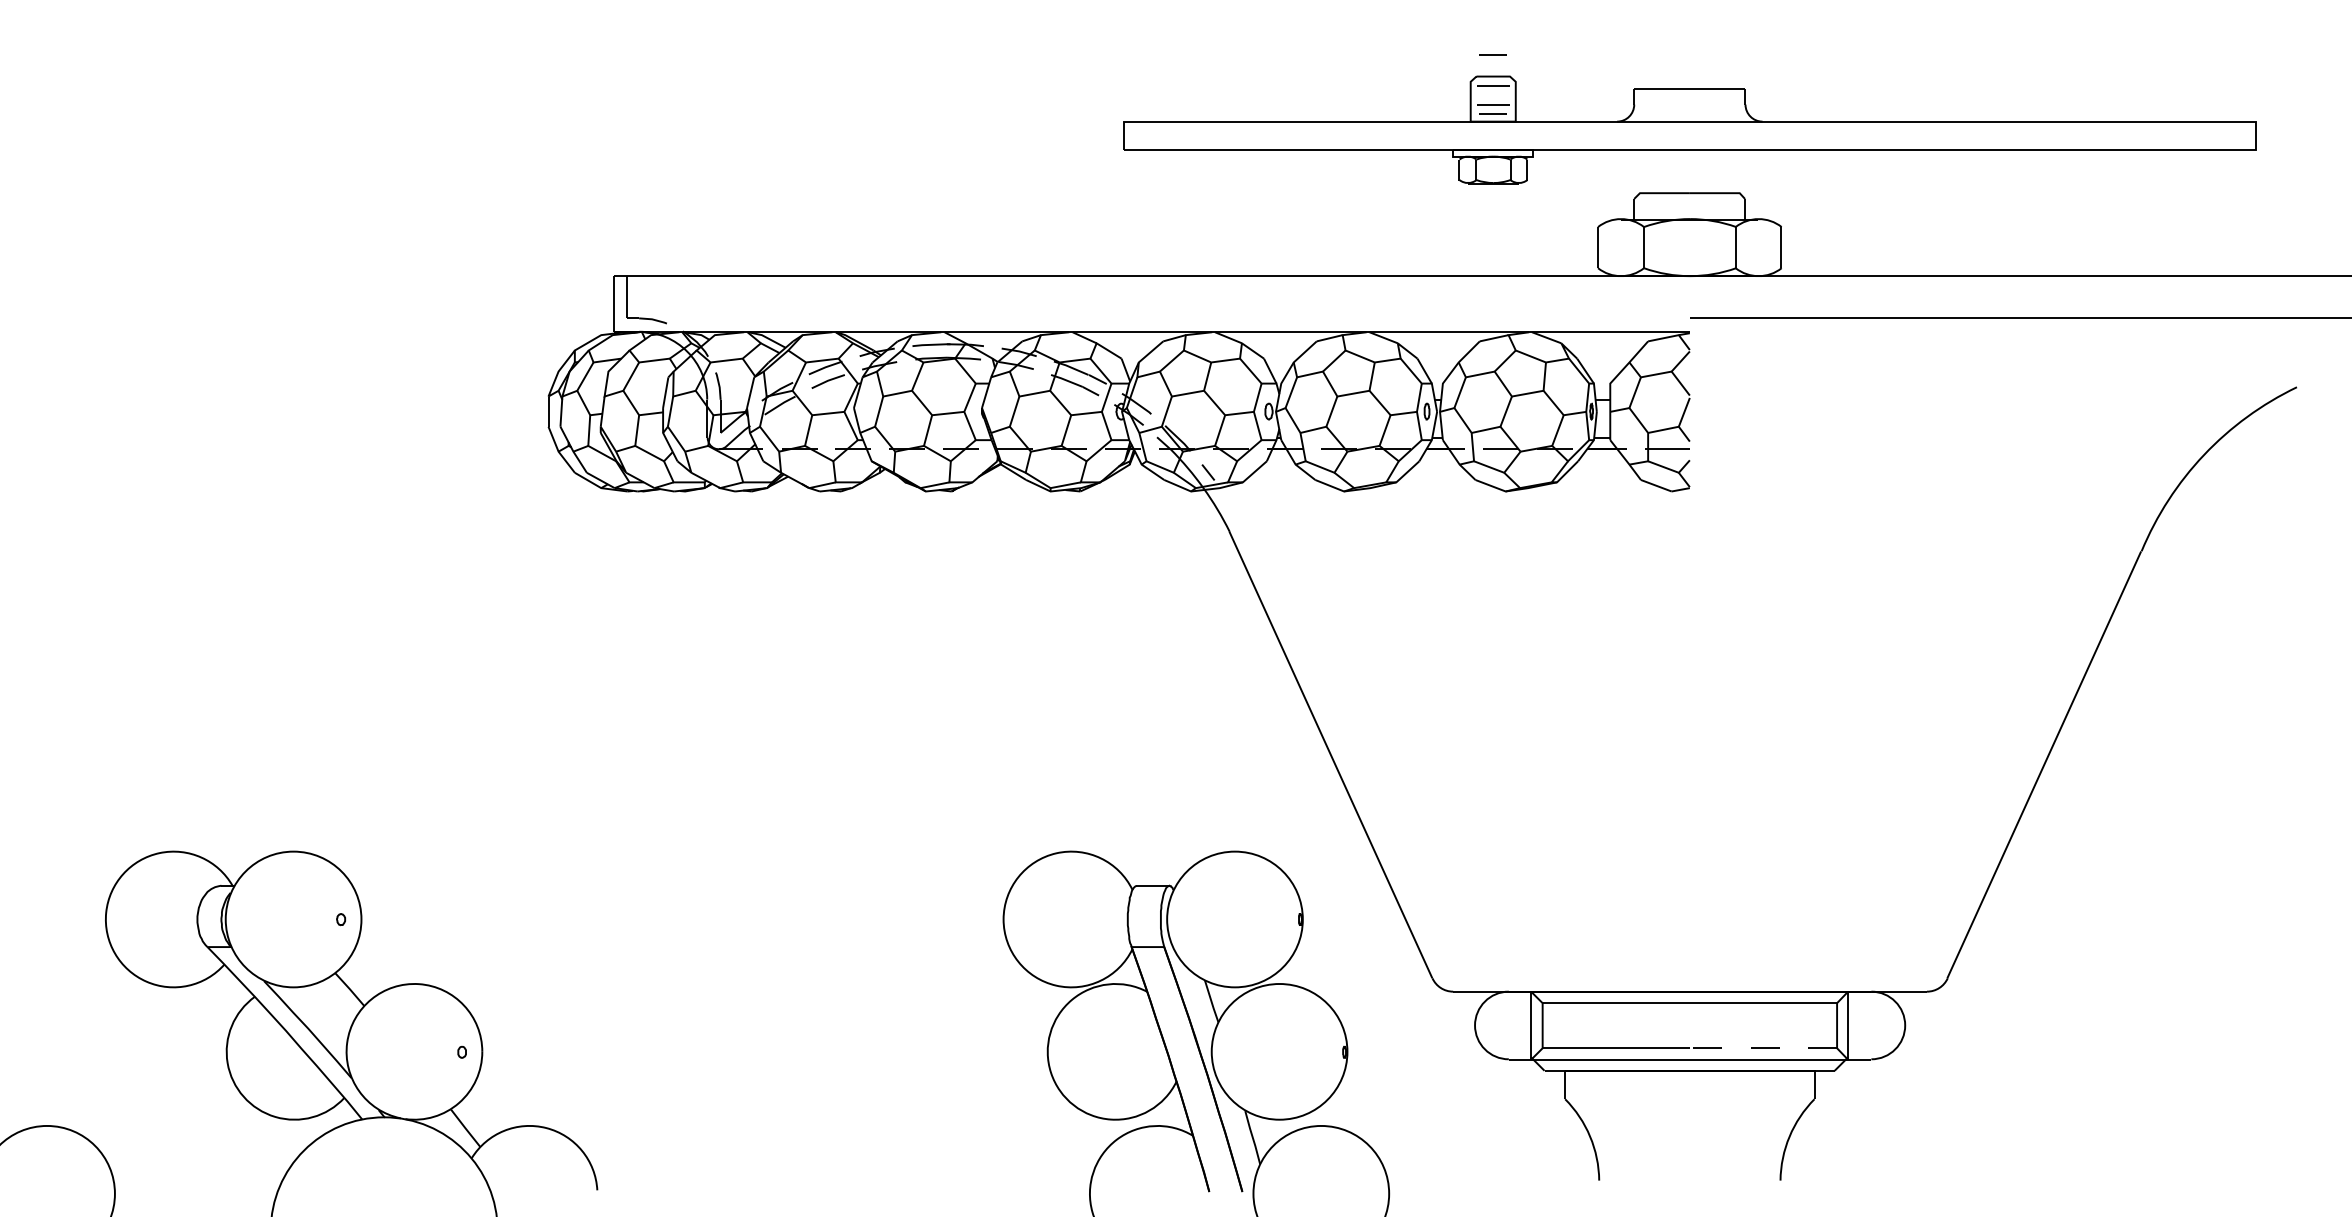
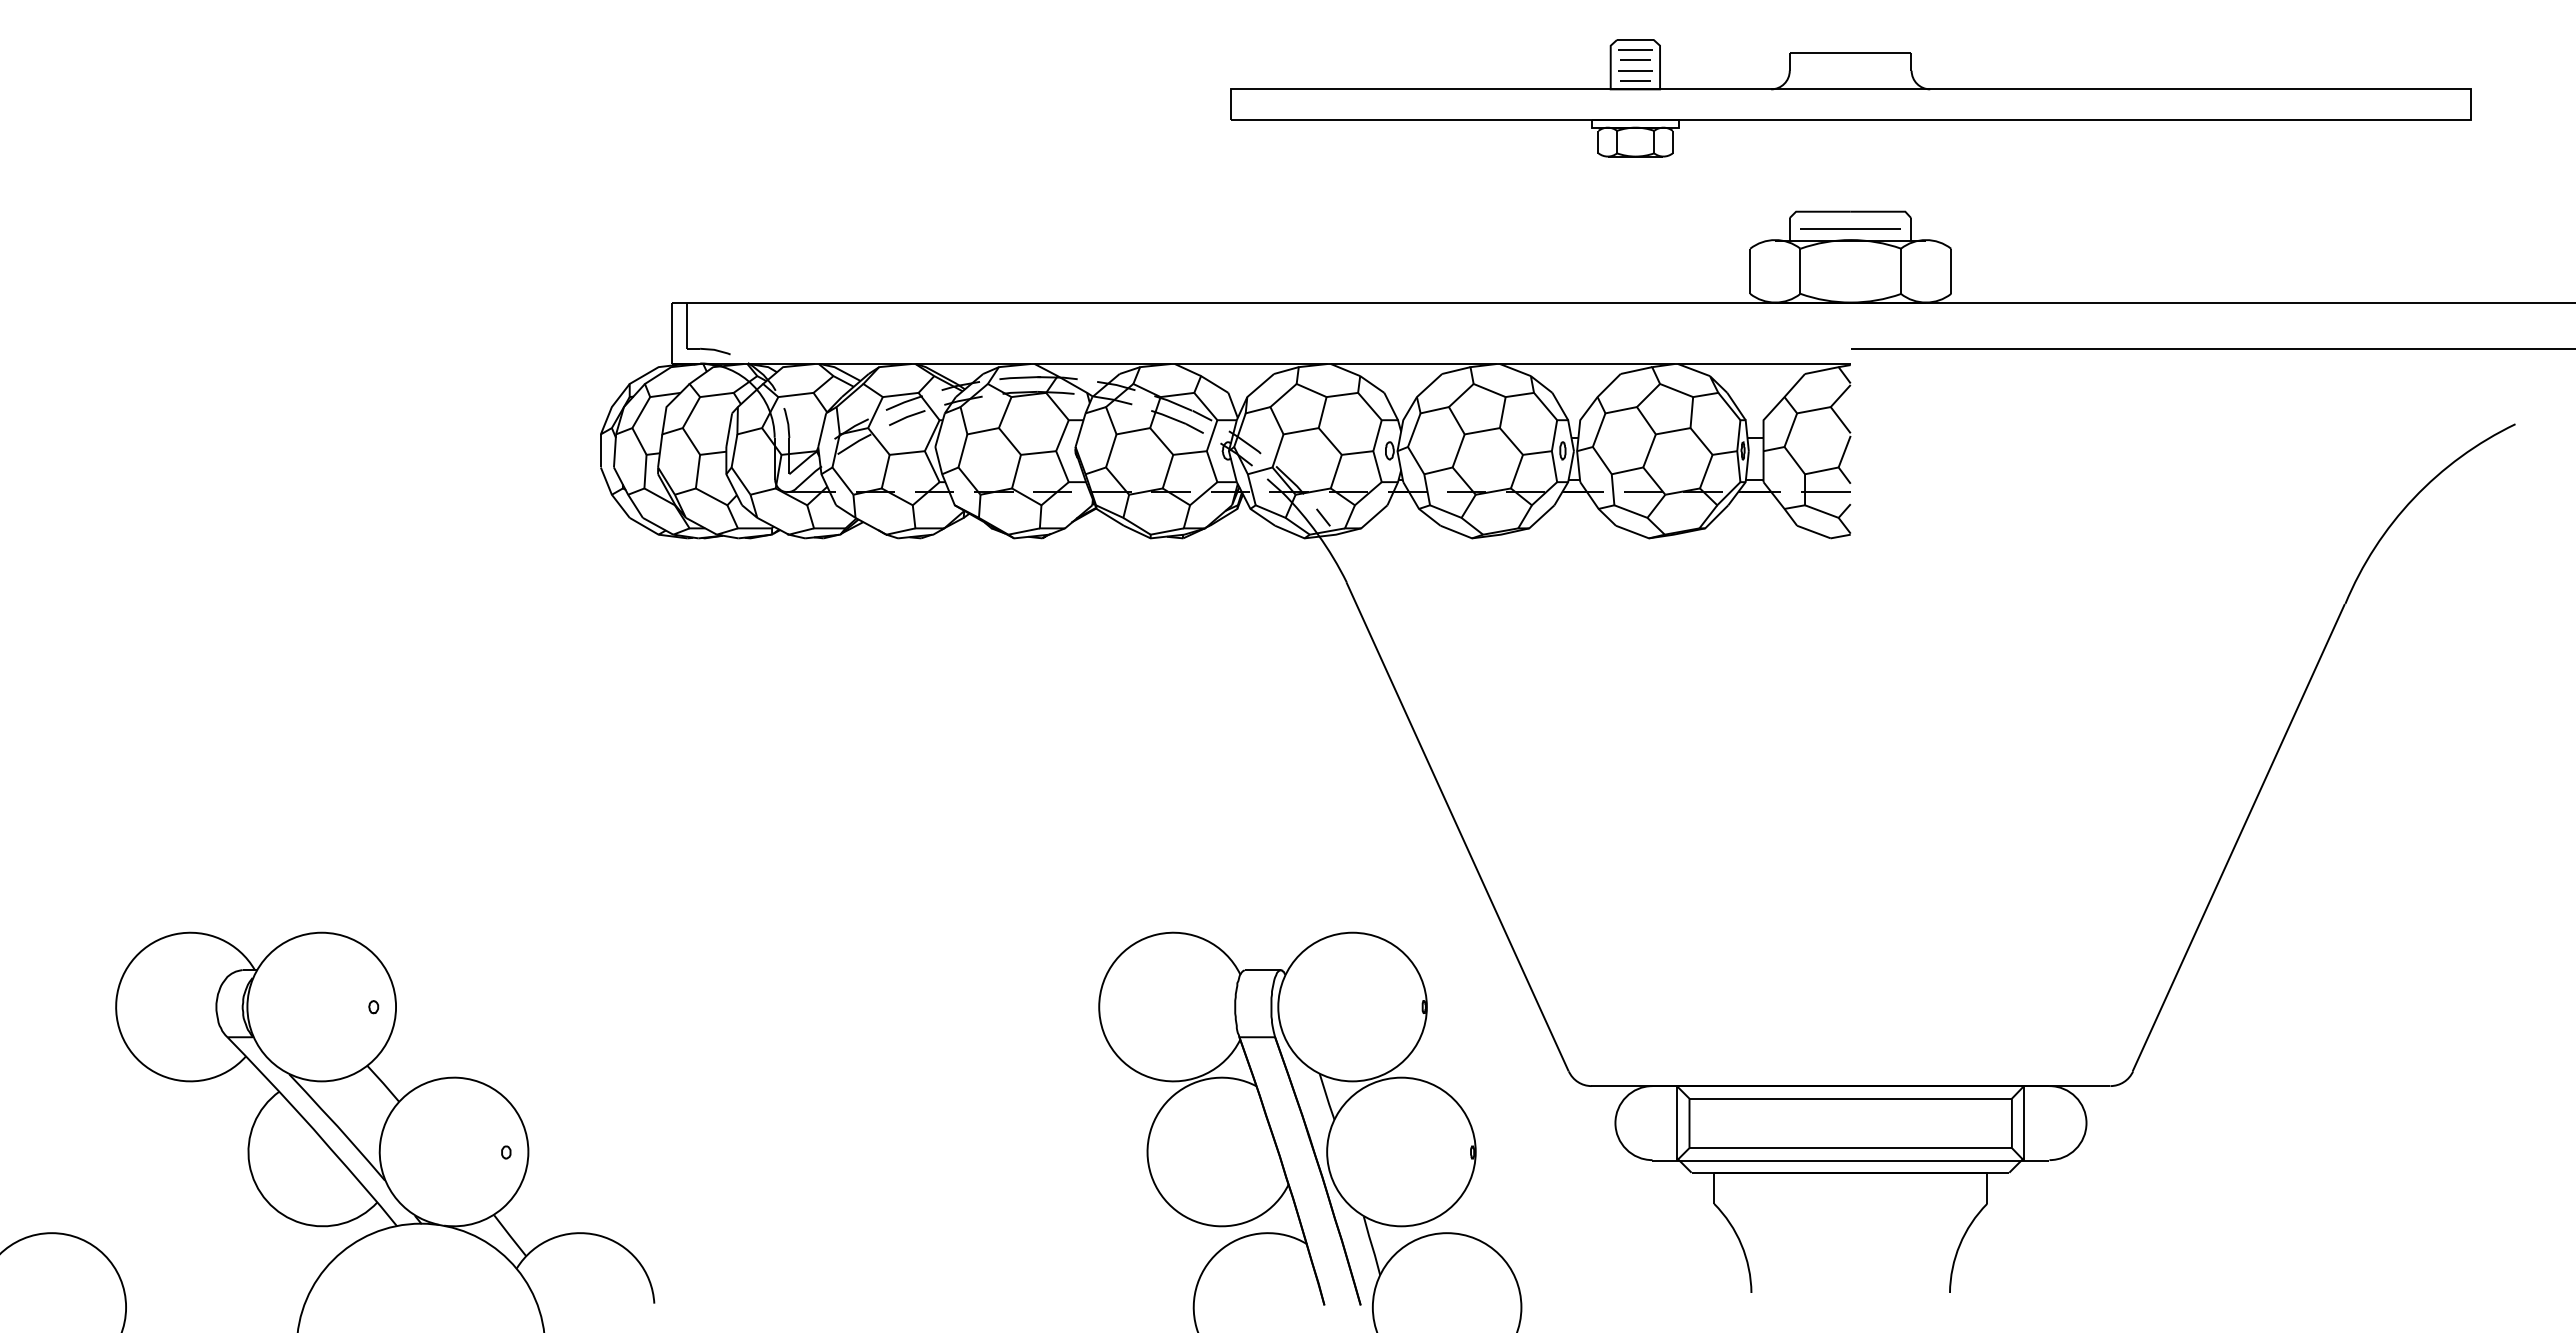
part: (1689, 129) -> (1850, 98), moved
line: (1689, 208) -> (1850, 228), added
line: (1763, 1048) -> (1931, 1148), dashed -> solid

